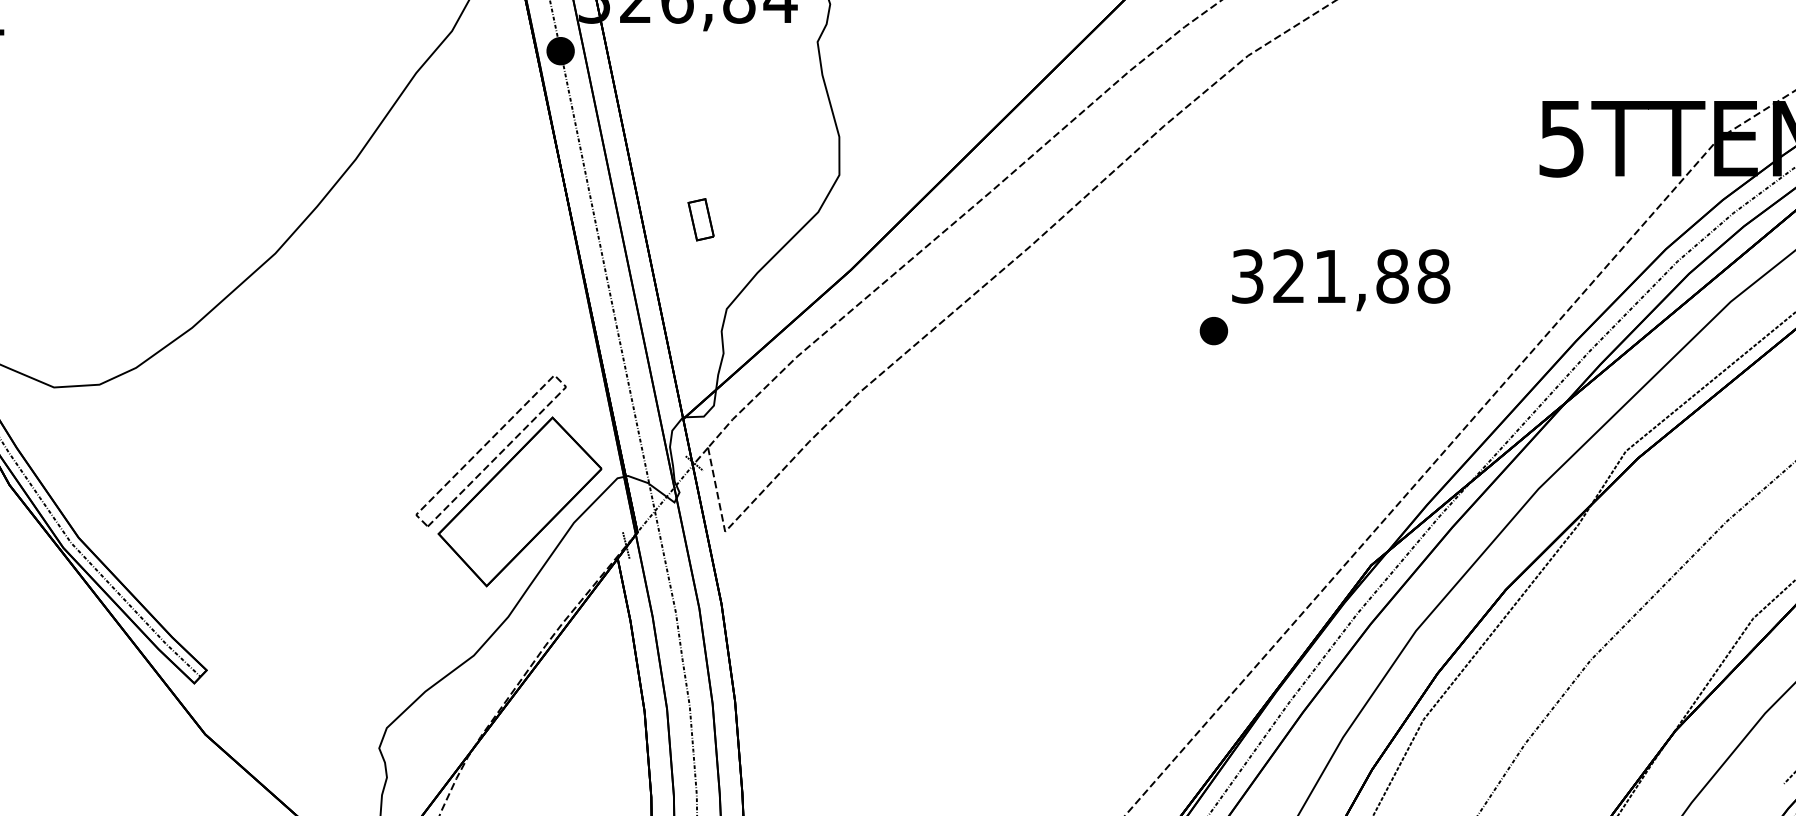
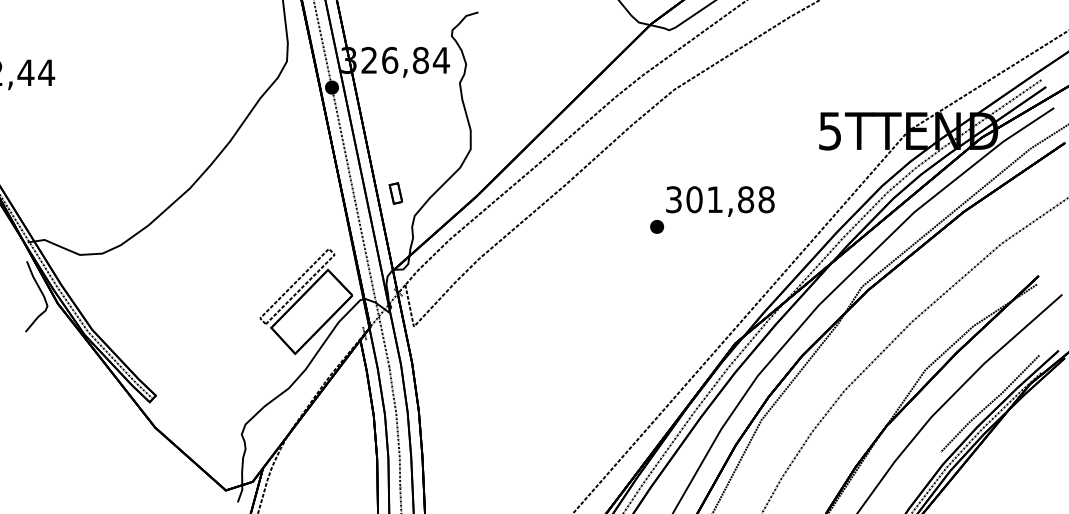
part: (700, 219) -> (395, 193), moved
text: (1289, 275) -> (694, 199), 321,88 -> 301,88

